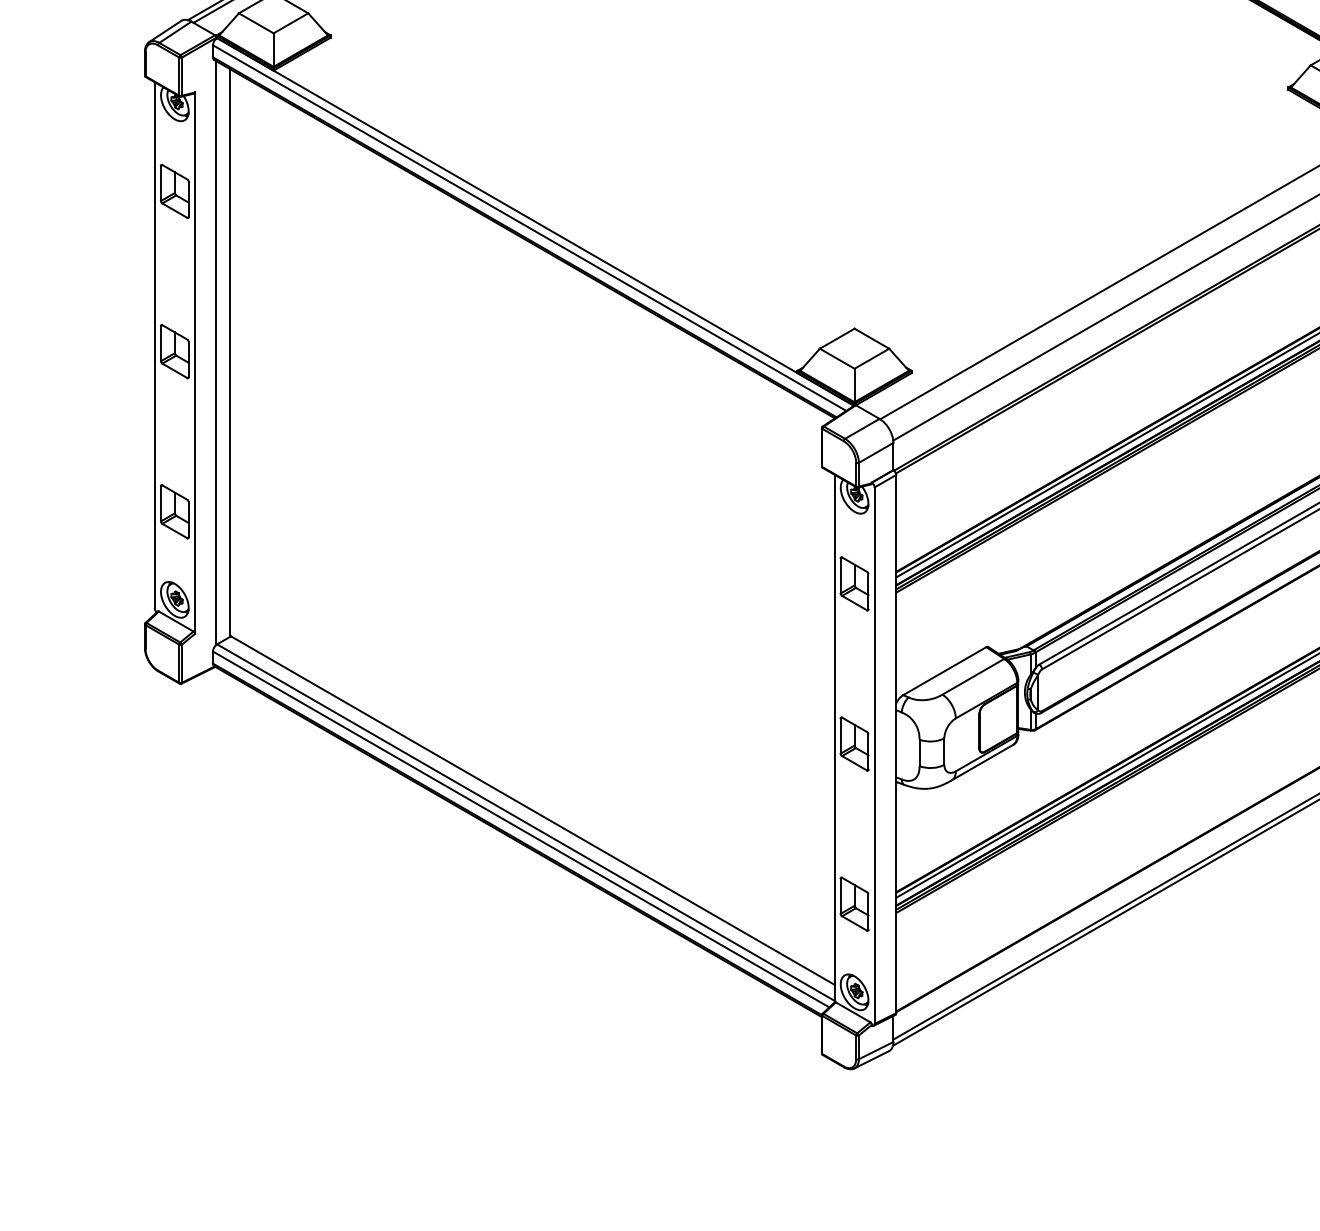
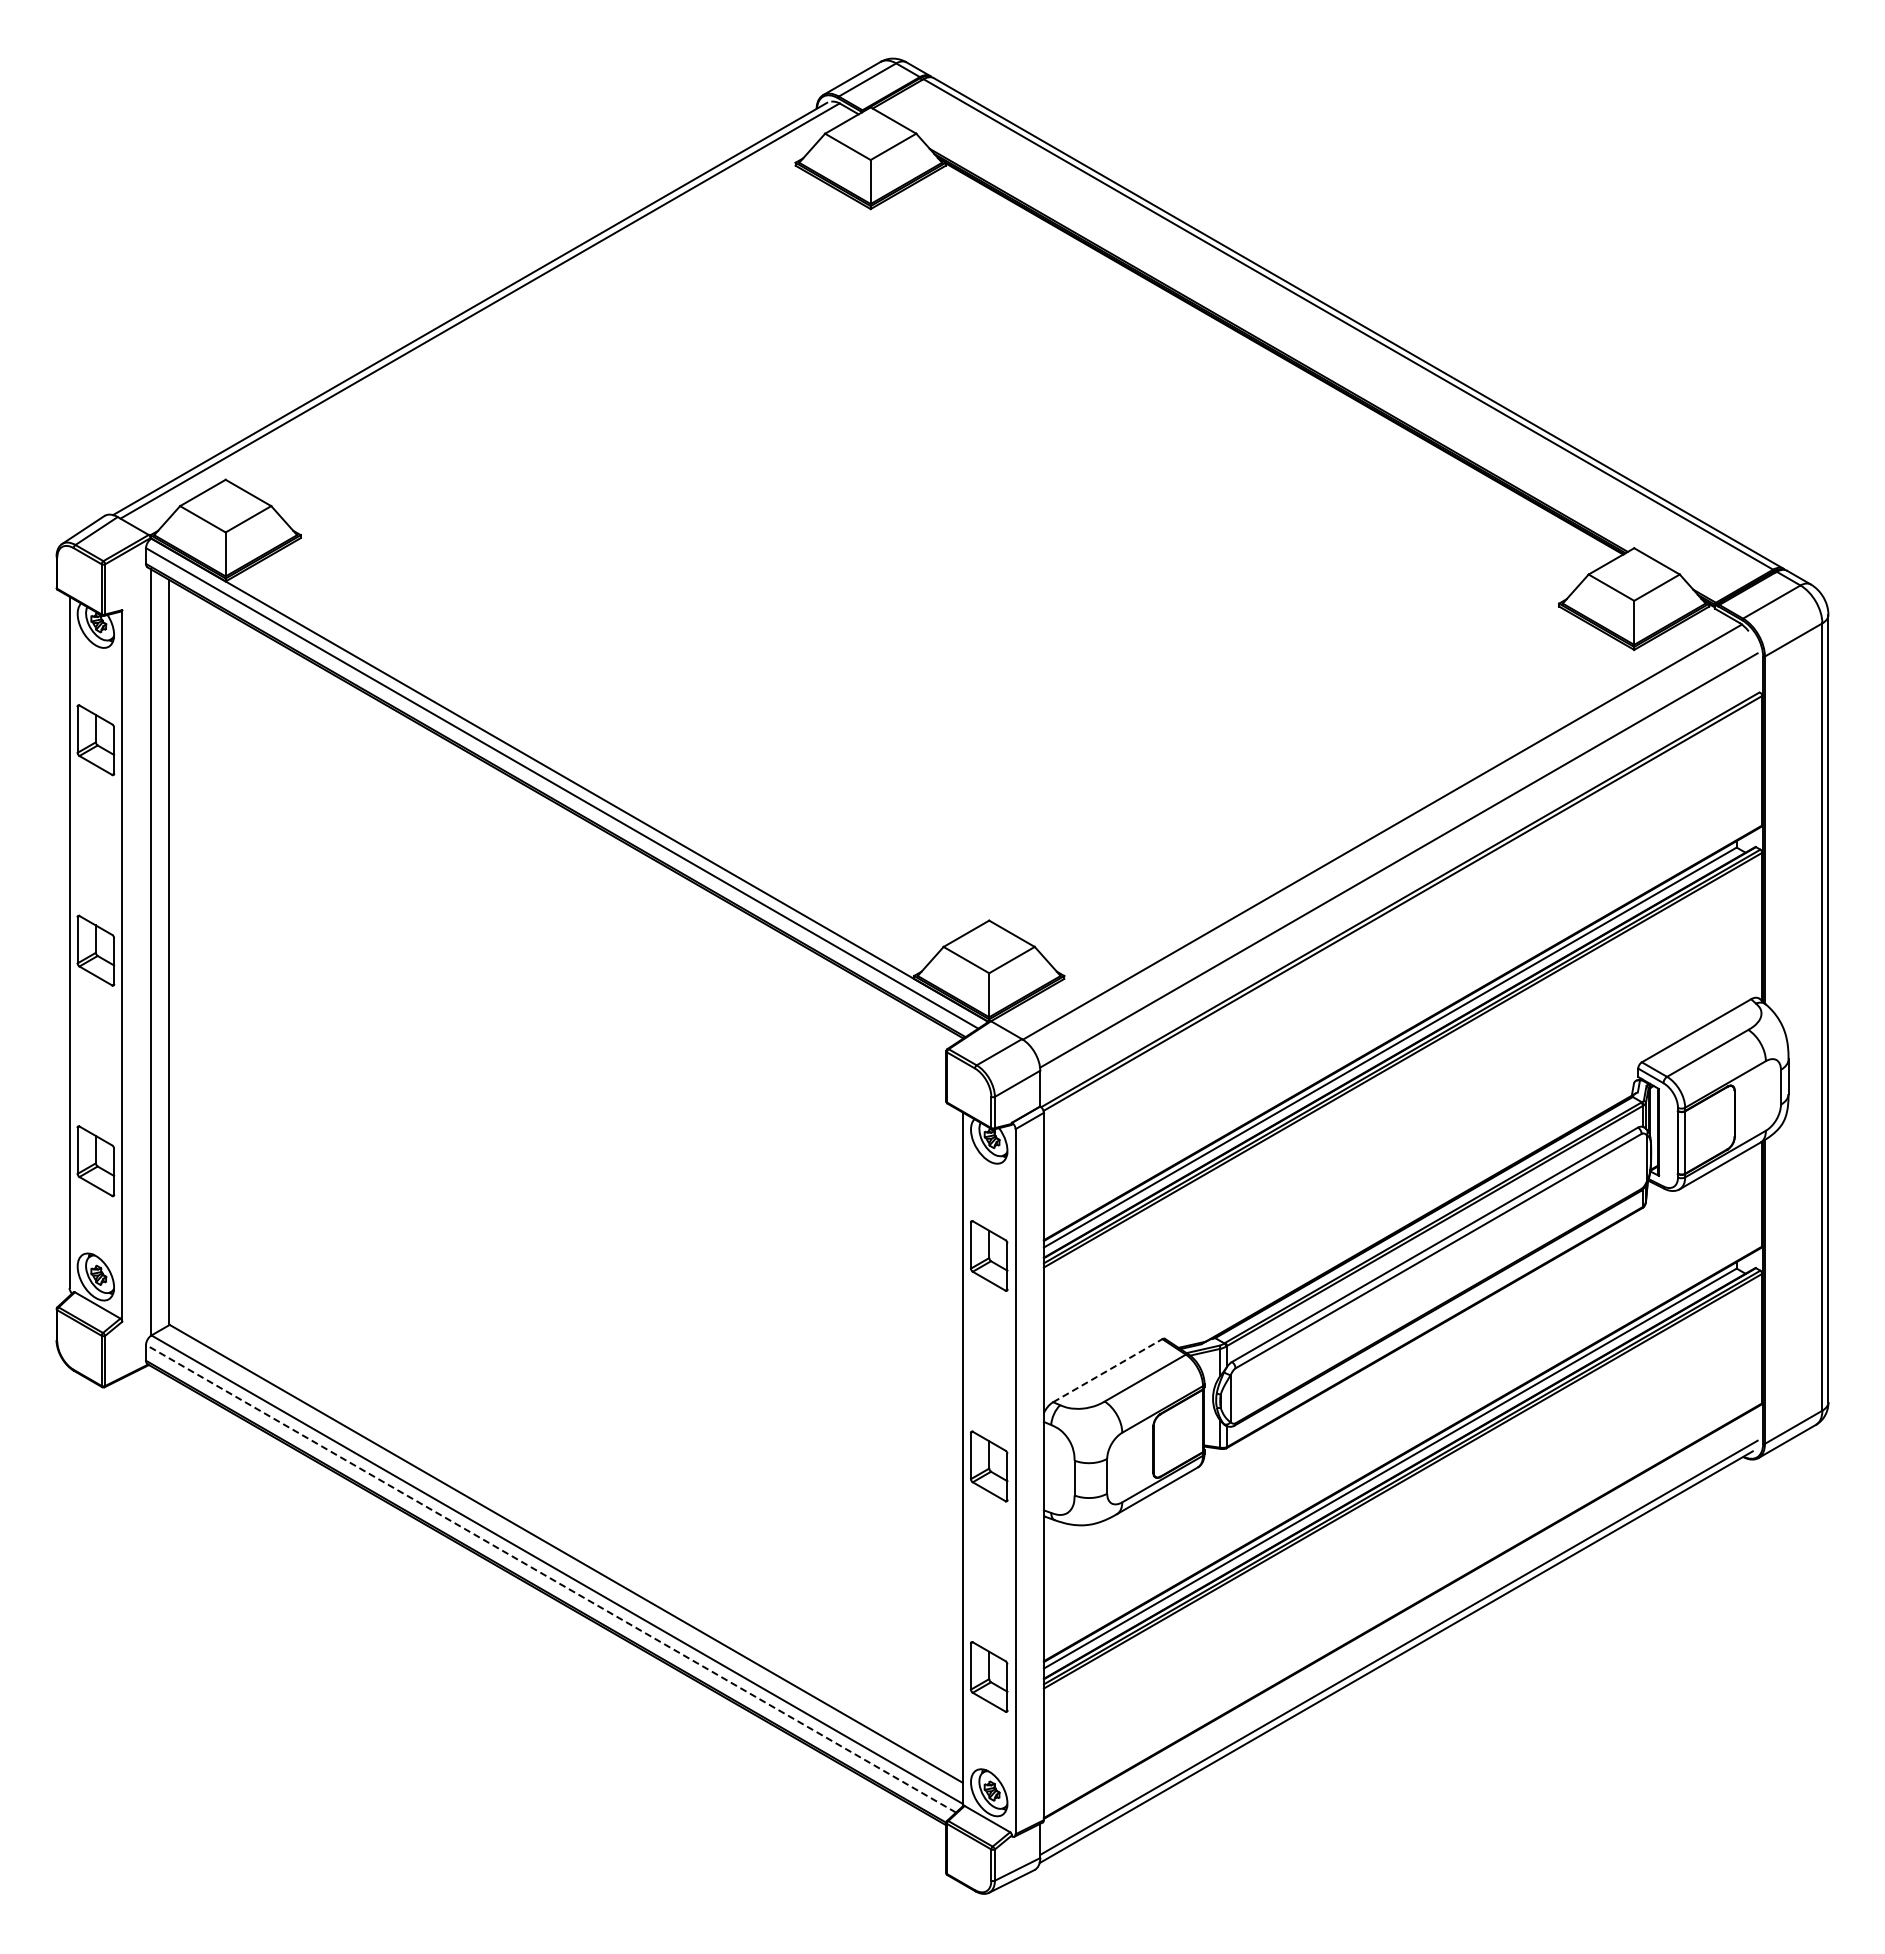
line: (945, 671) -> (1108, 1370), solid -> dashed
line: (521, 829) -> (551, 1578), solid -> dashed

